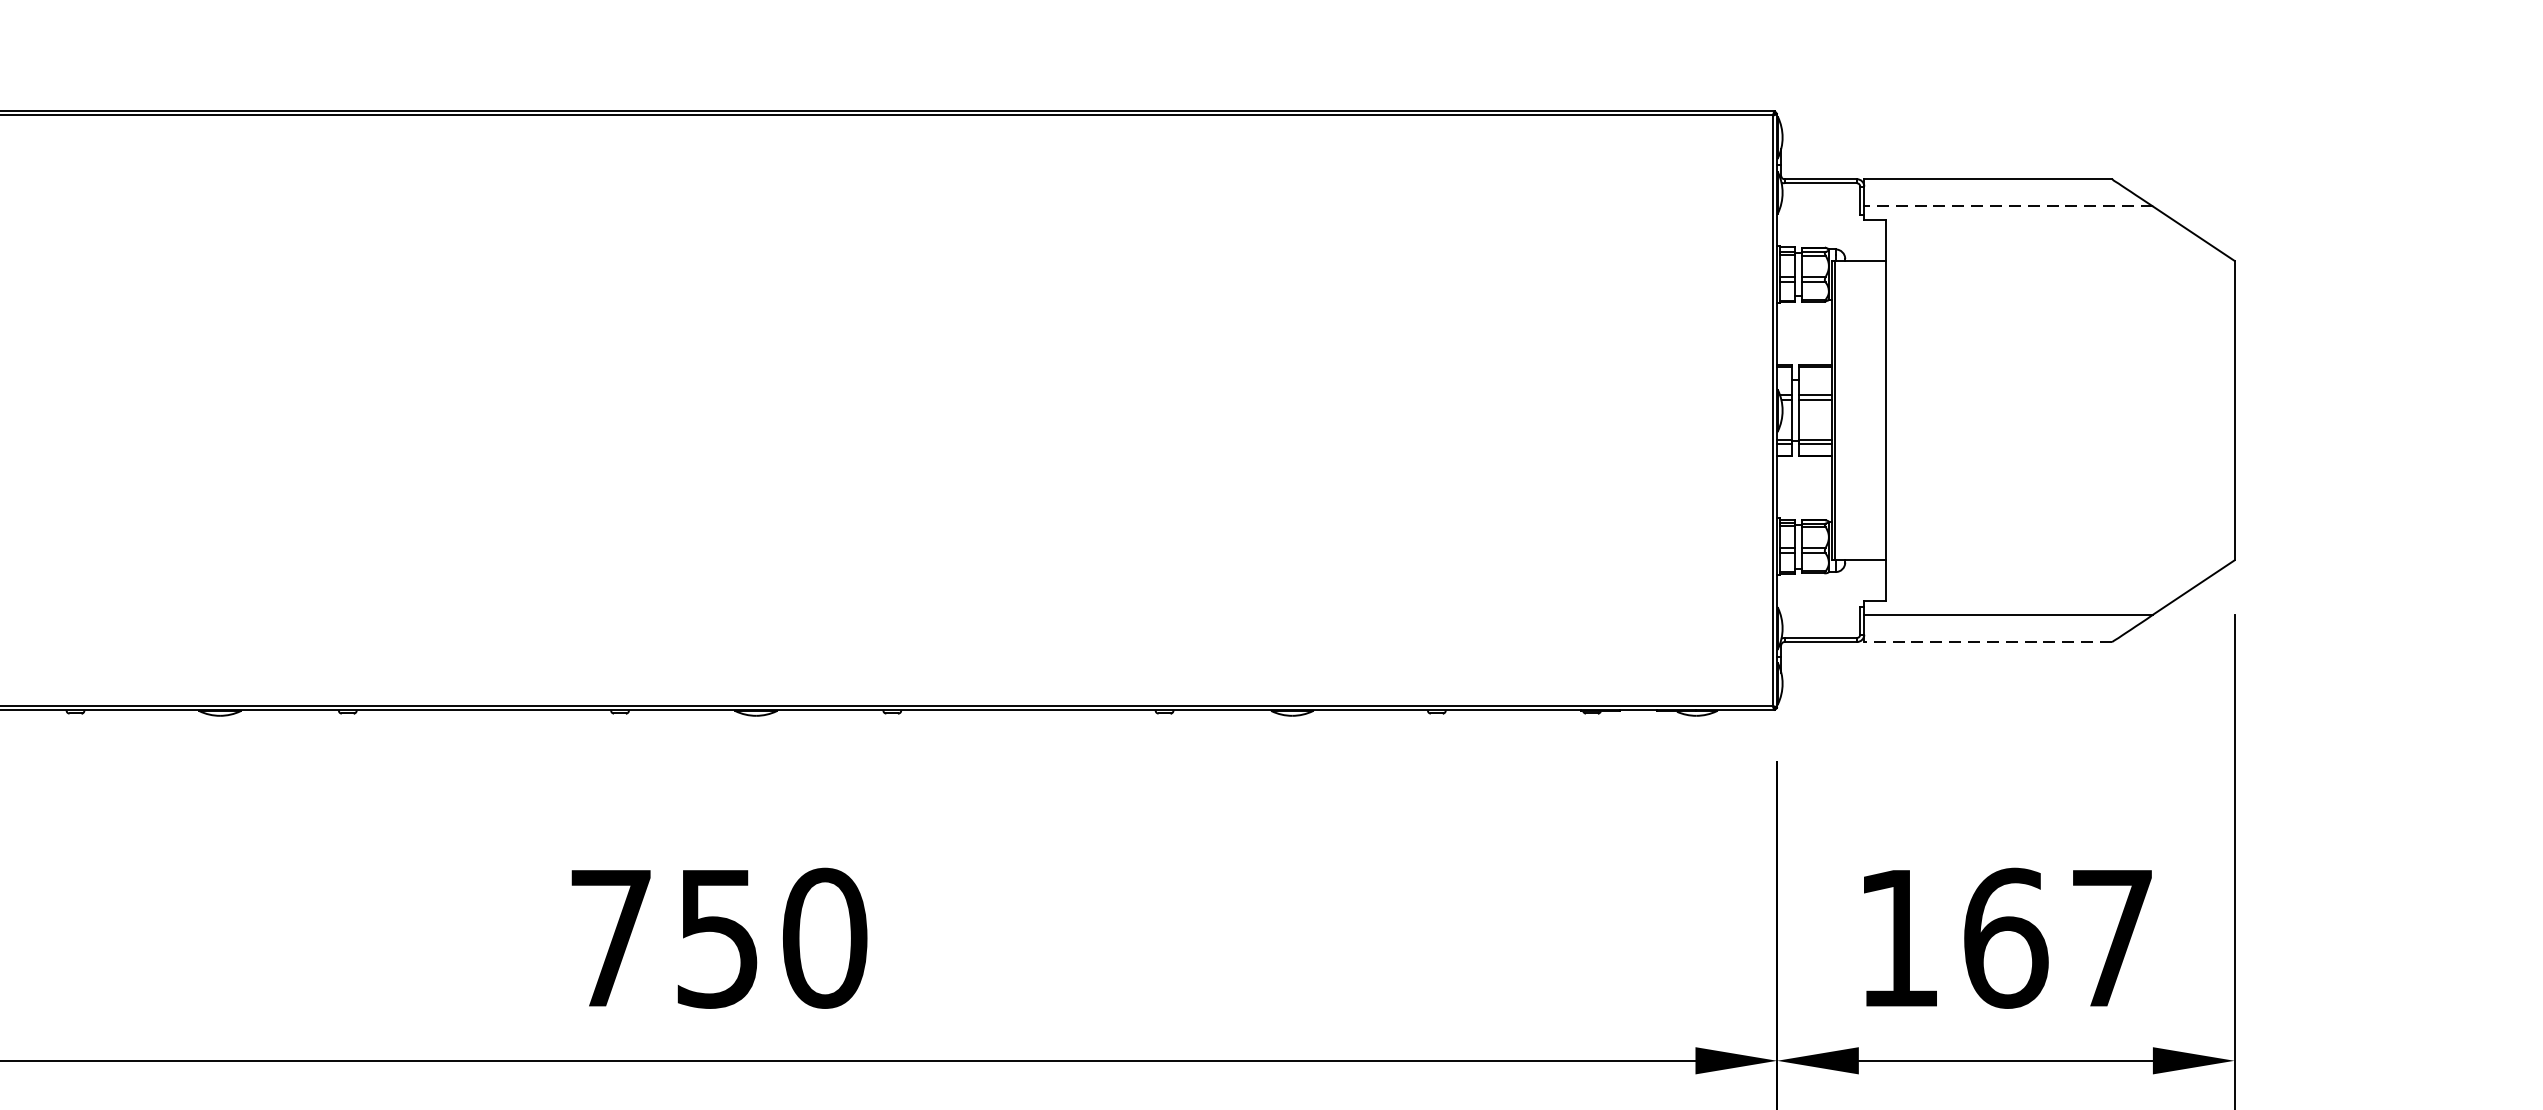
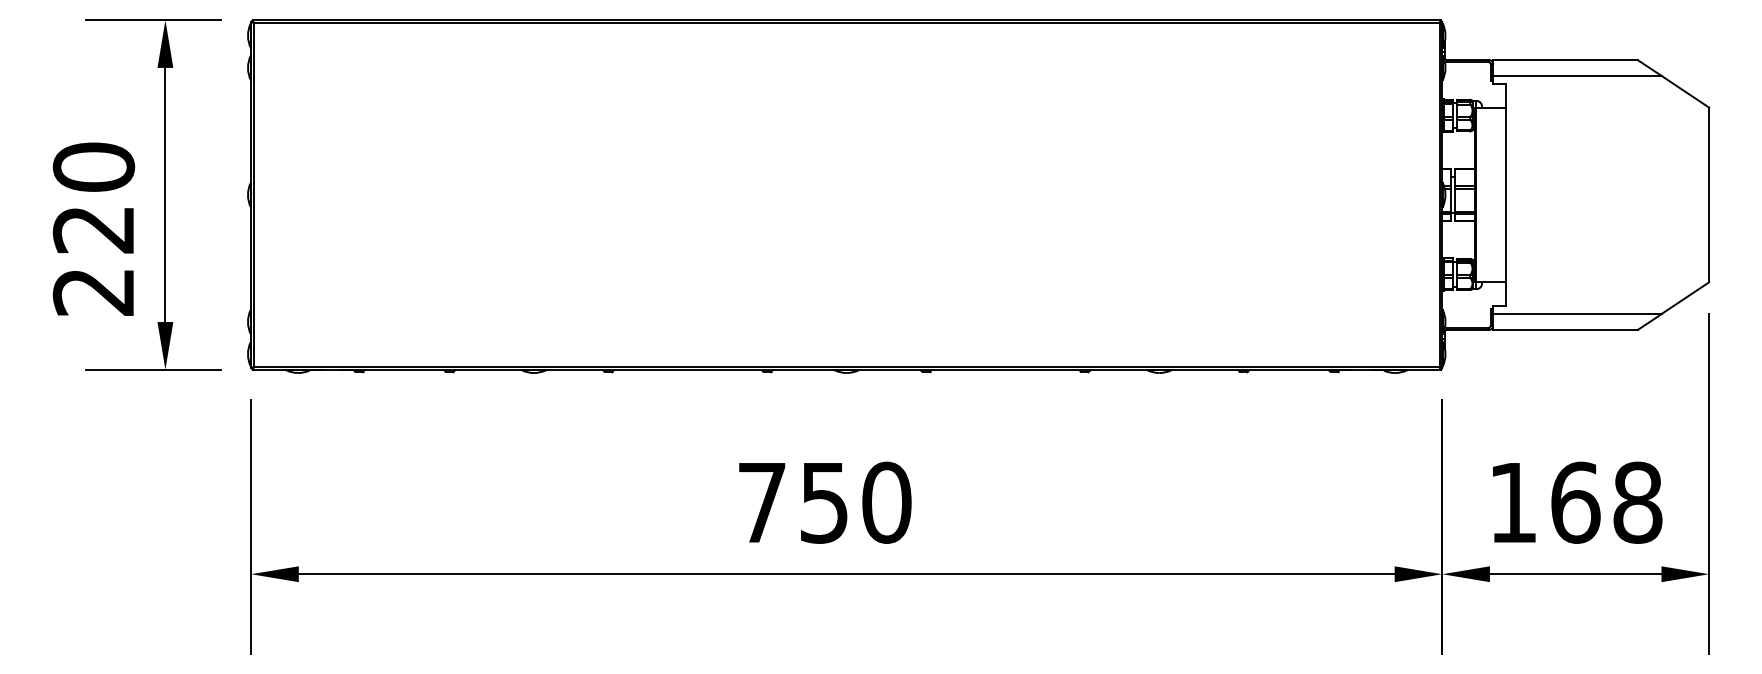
line: (2007, 205) -> (1576, 75), dashed -> solid
line: (1986, 641) -> (1564, 329), dashed -> solid
text: (2111, 937) -> (1637, 502), 167 -> 168

